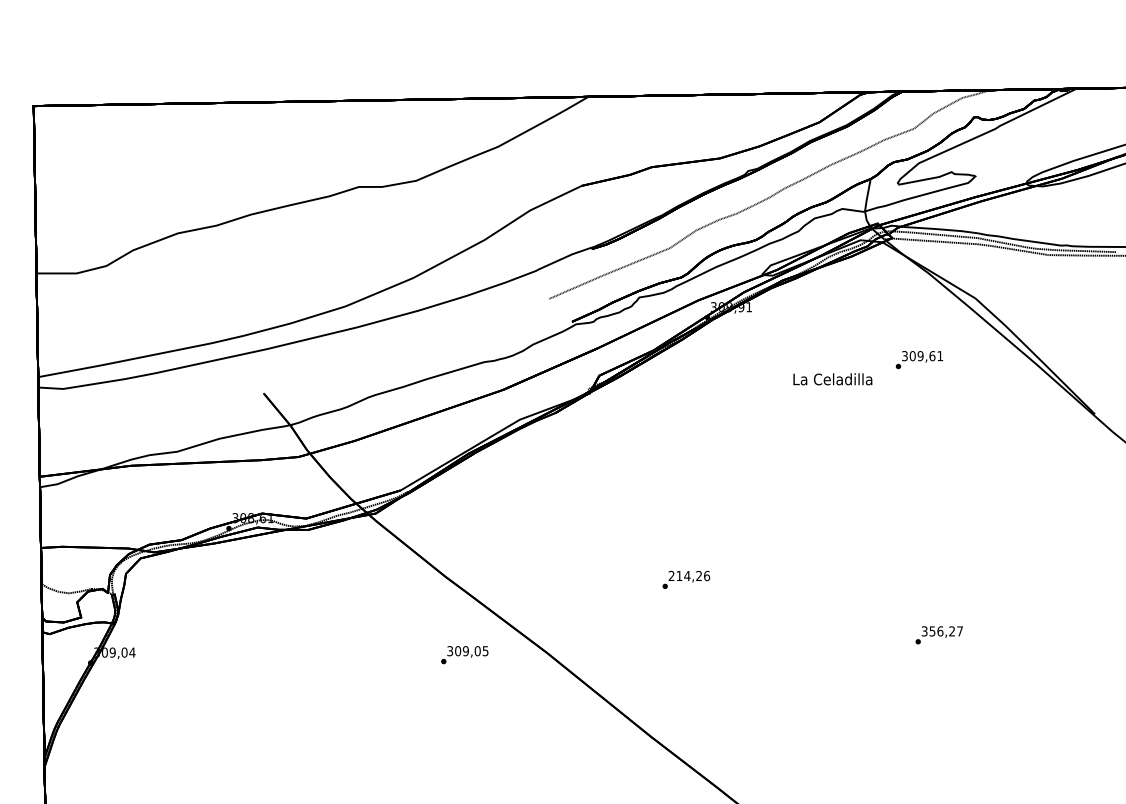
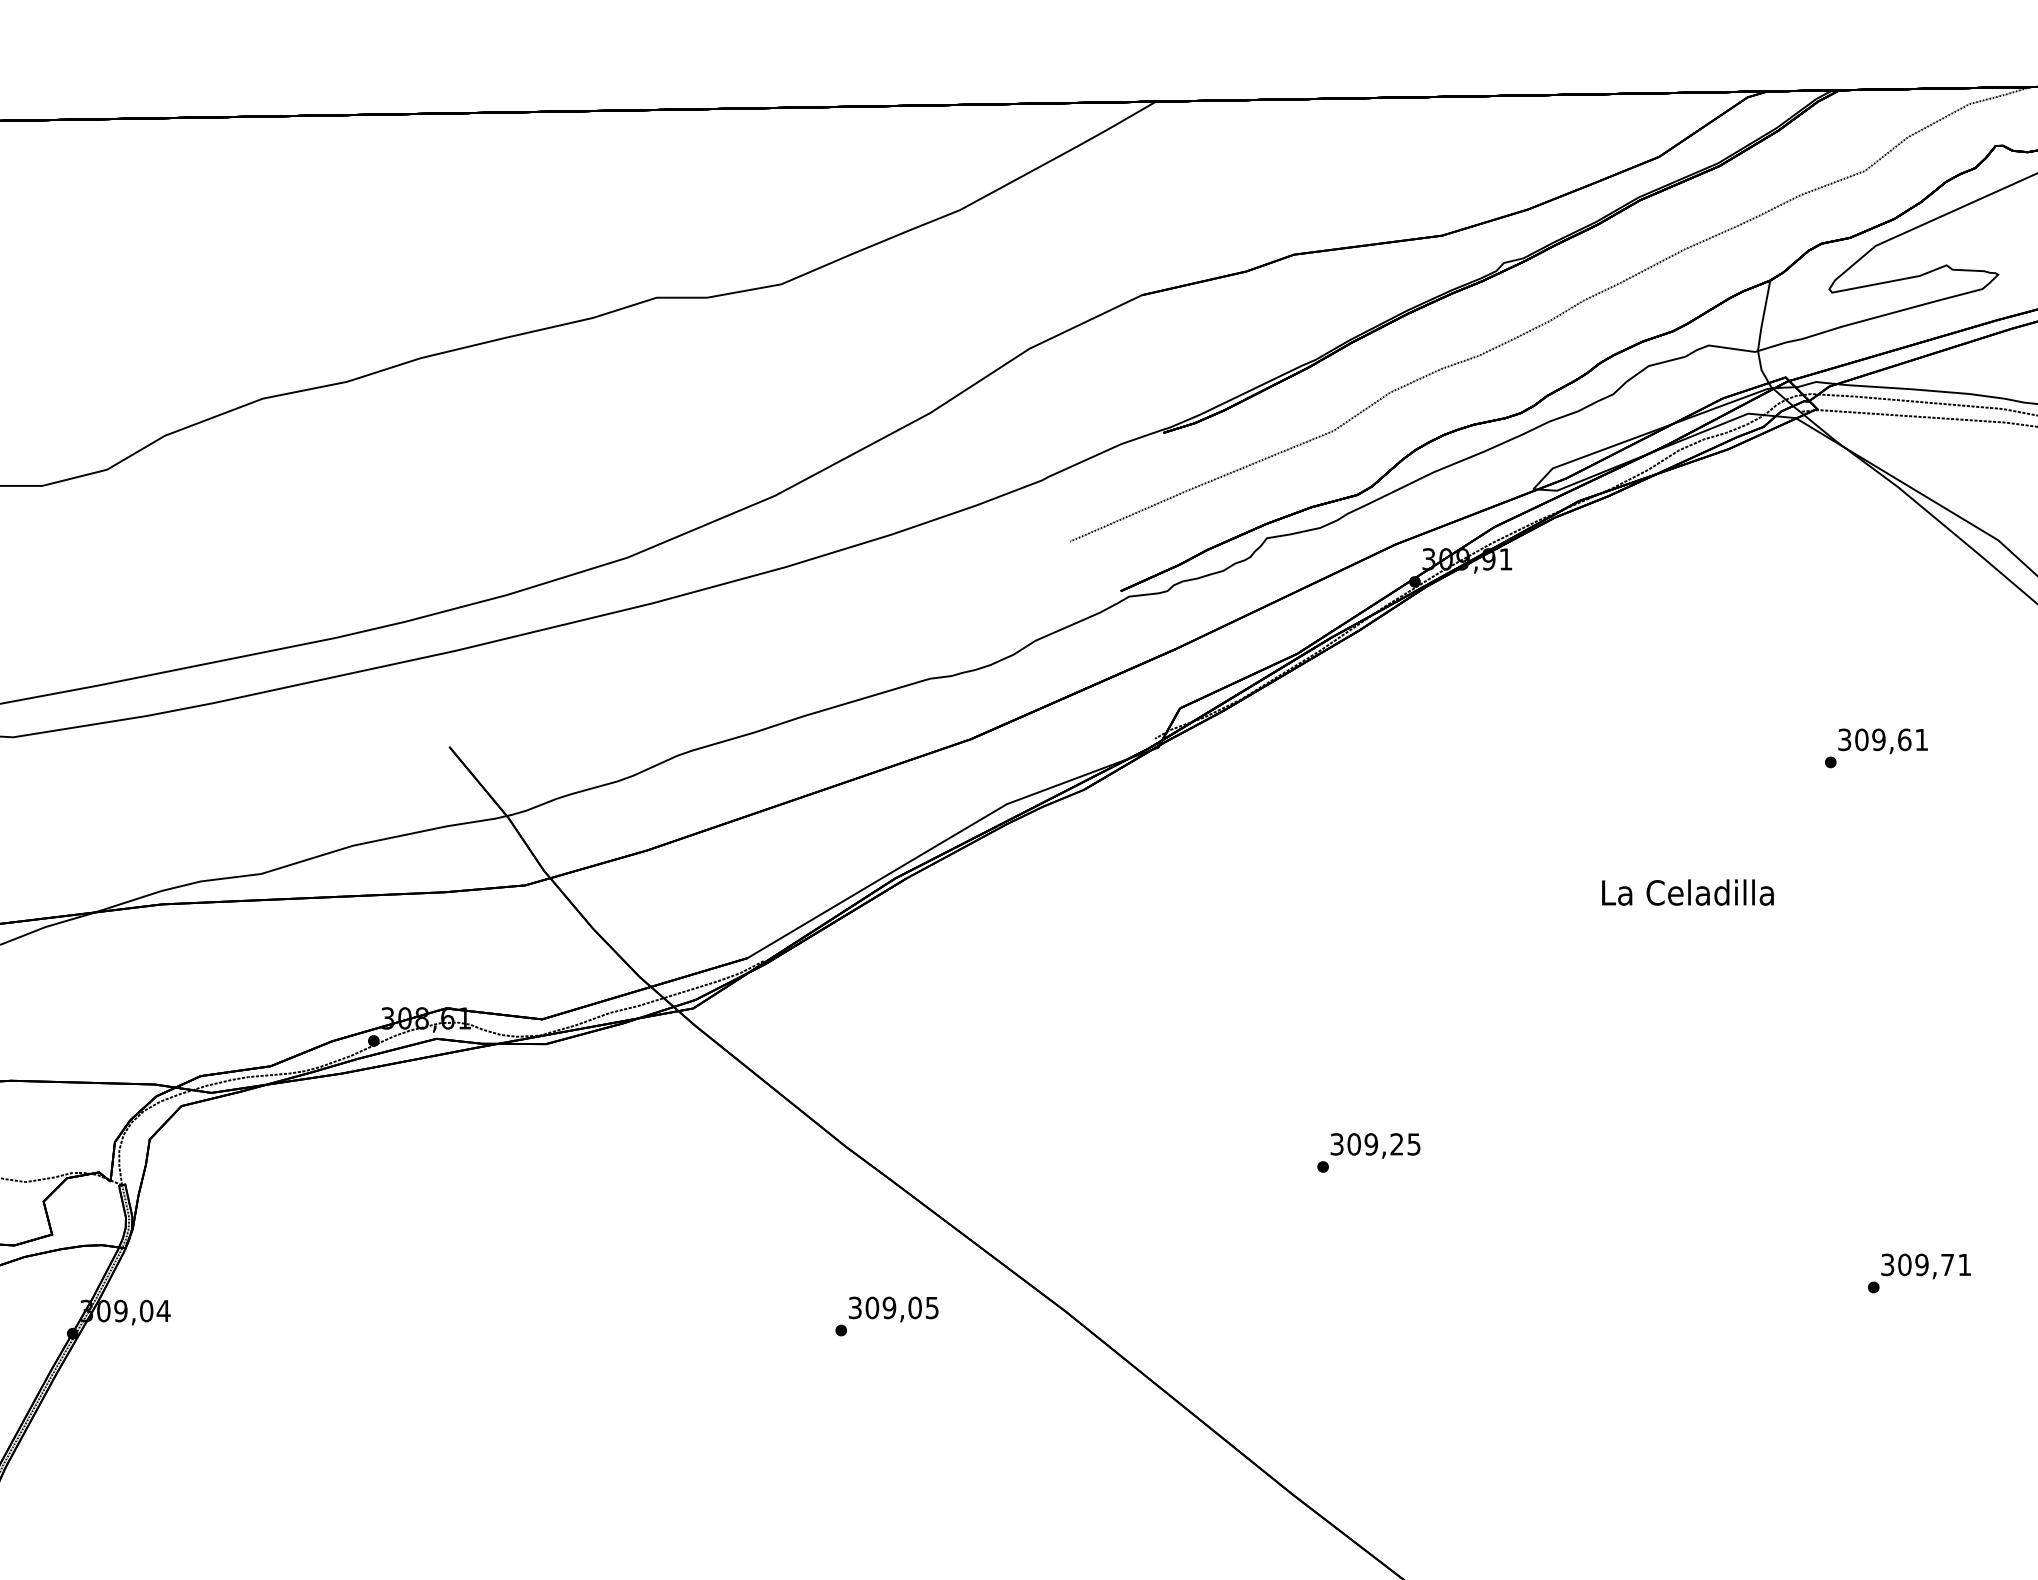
text: (919, 360) -> (1876, 749), moved
text: (832, 379) -> (1687, 892), moved
text: (689, 575) -> (1375, 1143), 214,26 -> 309,25
text: (945, 631) -> (1933, 1265), 356,27 -> 309,71

